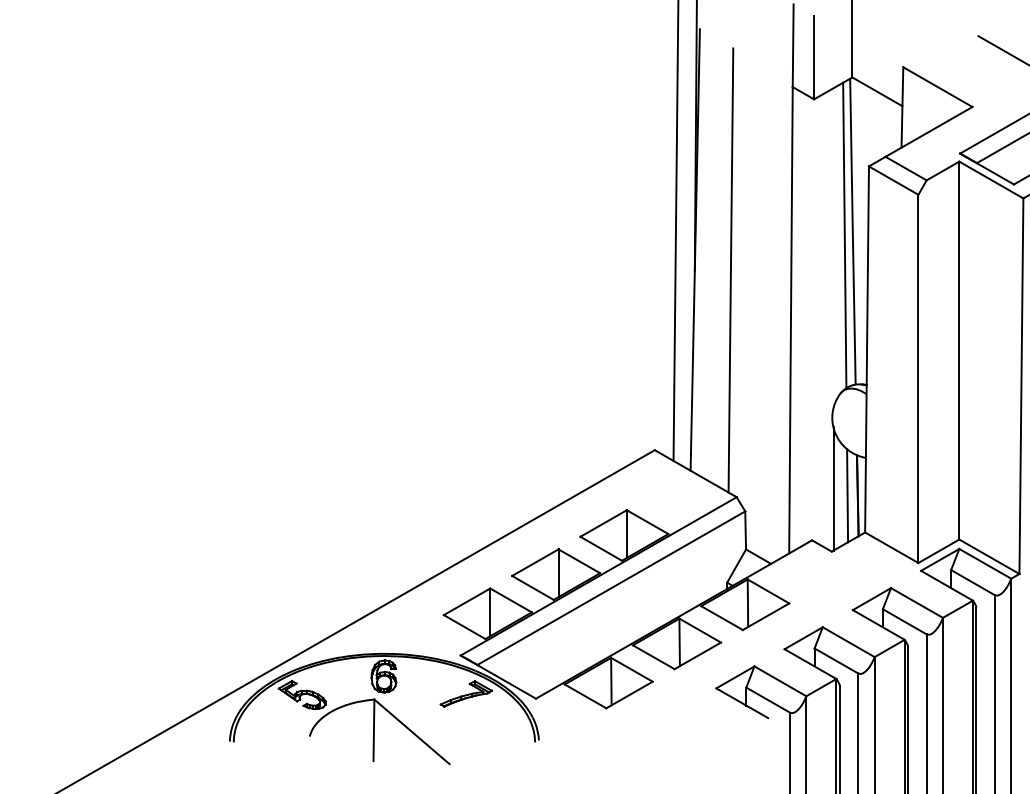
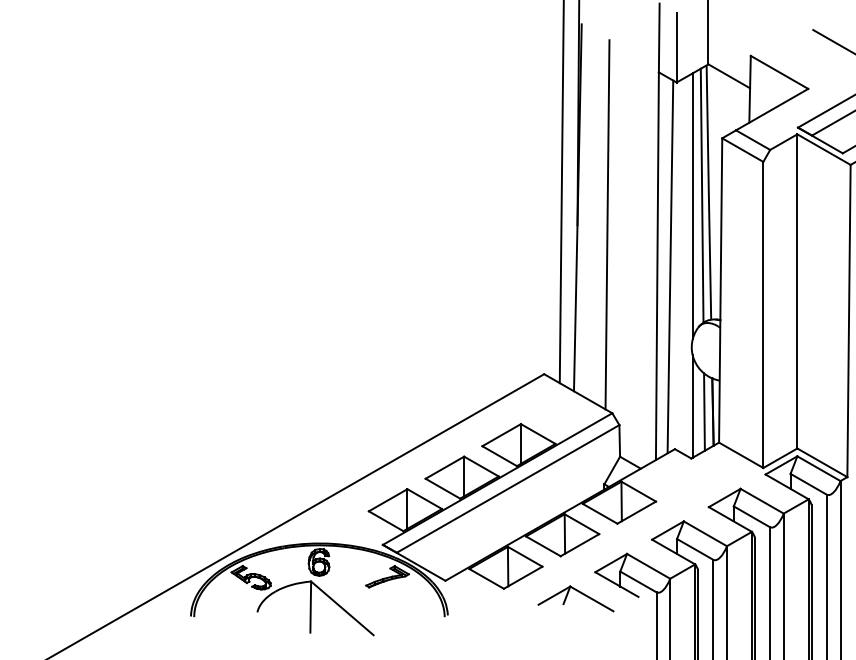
line: (833, 247) -> (692, 205), added
line: (806, 320) -> (670, 266), added
part: (697, 713) -> (579, 593), added

